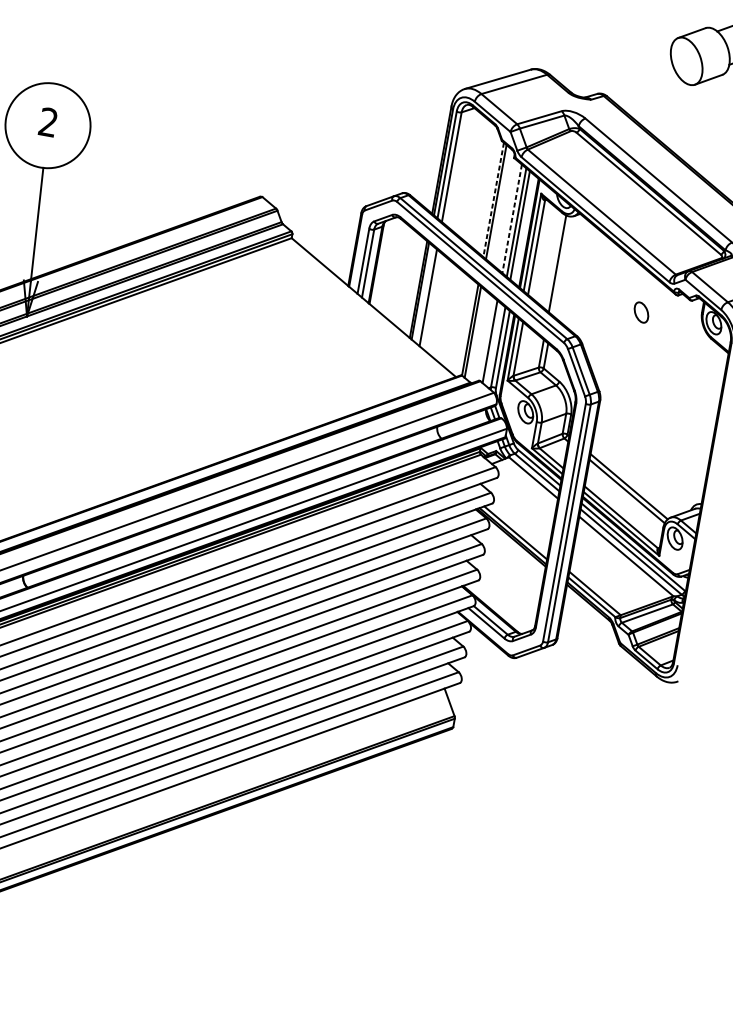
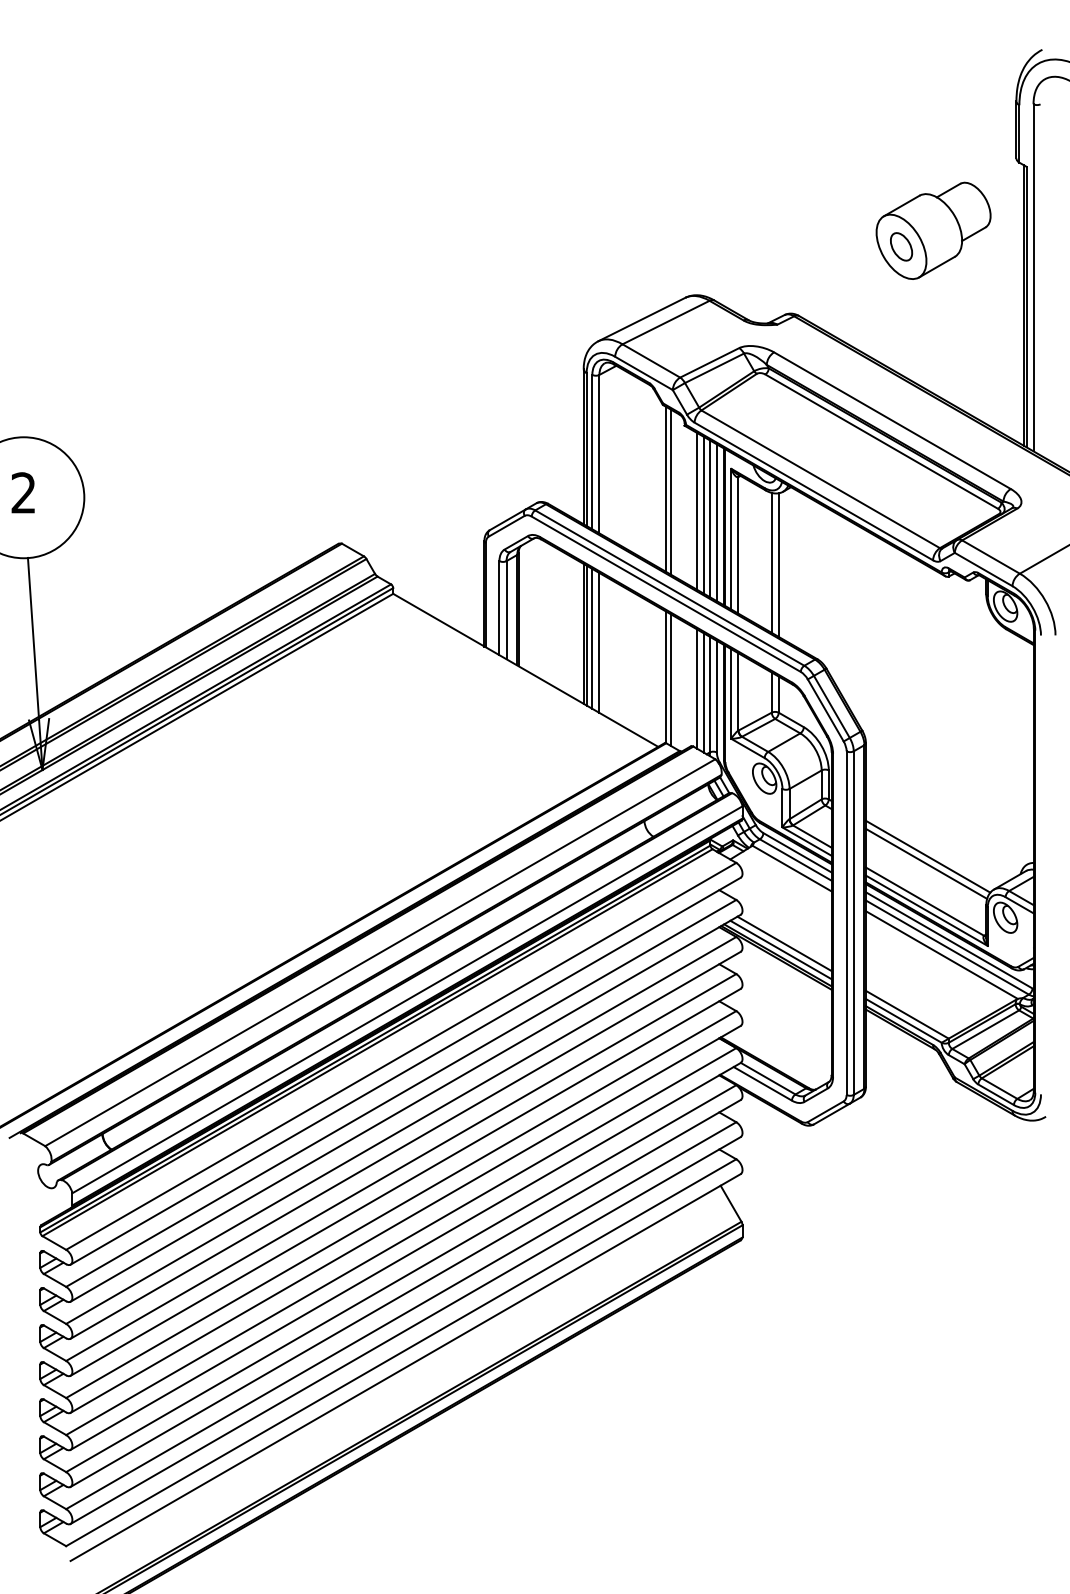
line: (493, 199) -> (666, 489), dashed -> solid
line: (511, 218) -> (696, 511), dashed -> solid
line: (524, 229) -> (716, 522), added
line: (561, 265) -> (778, 564), added
line: (424, 293) -> (592, 638), added
part: (641, 312) -> (901, 246), moved
line: (494, 345) -> (704, 692), added
line: (518, 528) -> (784, 943), added

